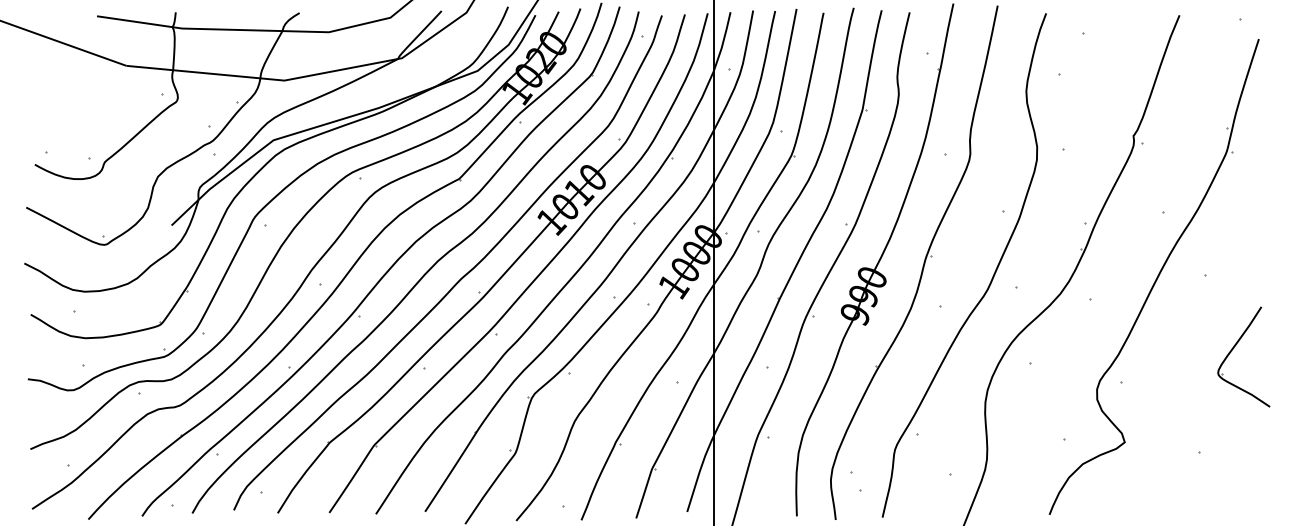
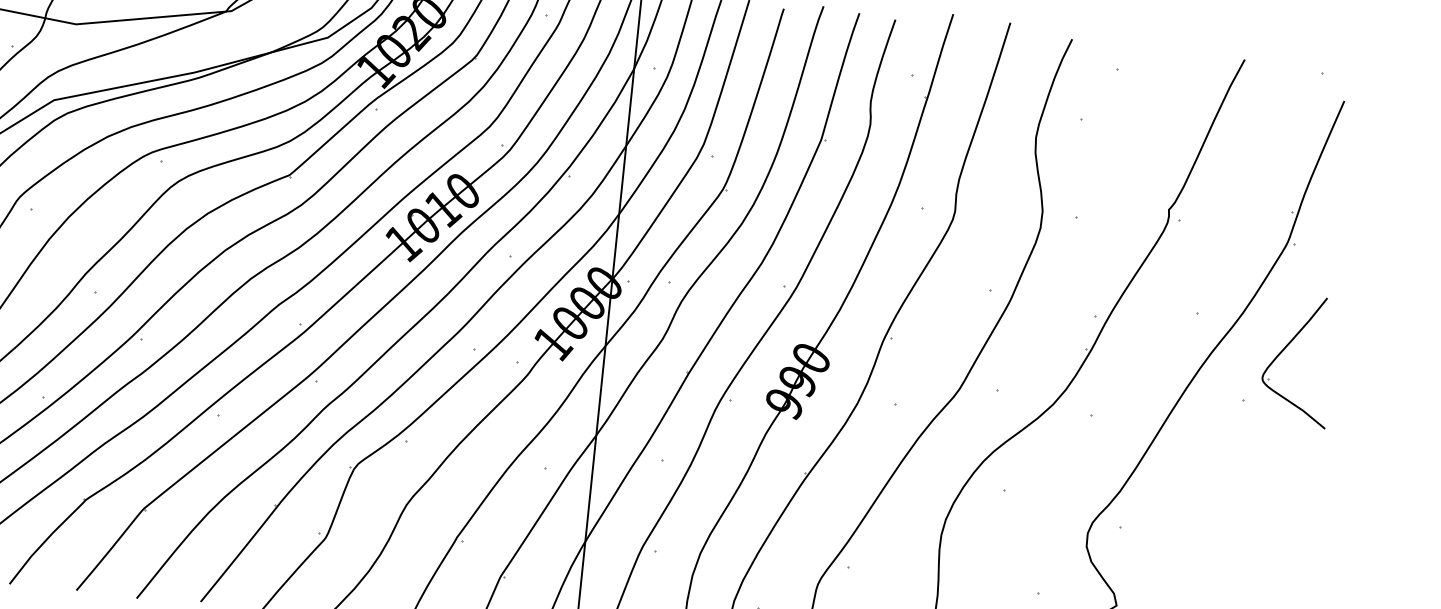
part: (1234, 348) -> (1286, 348), moved

